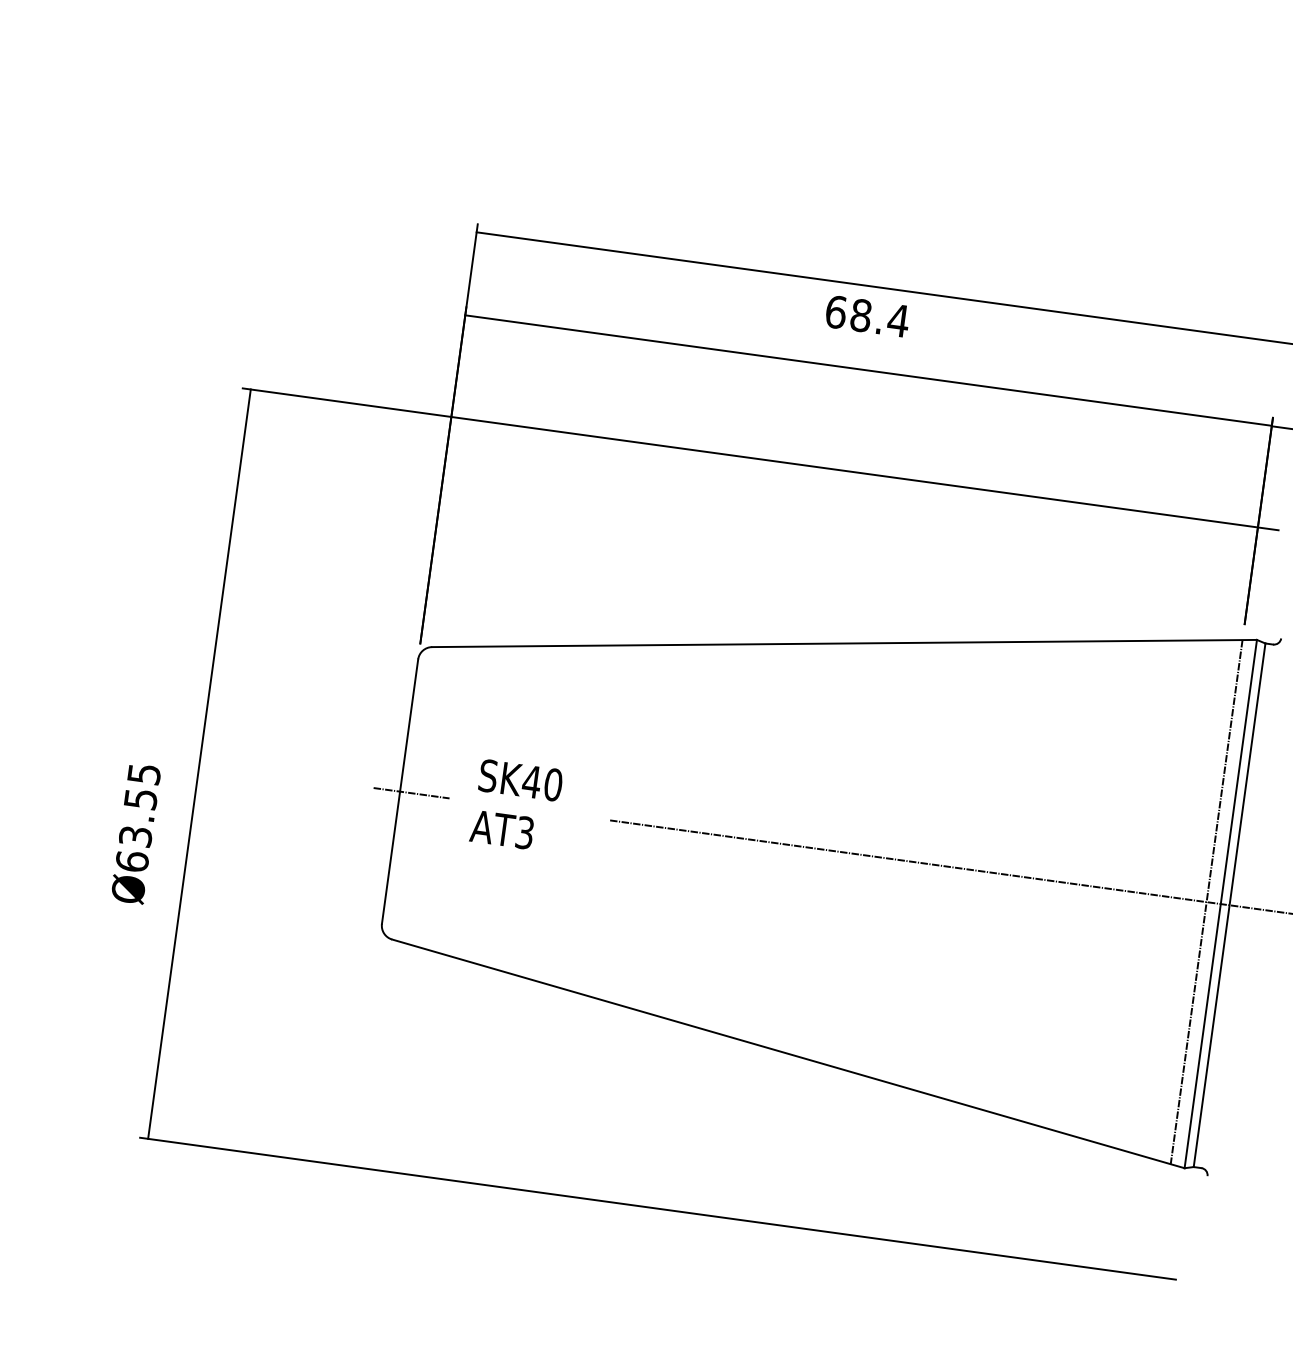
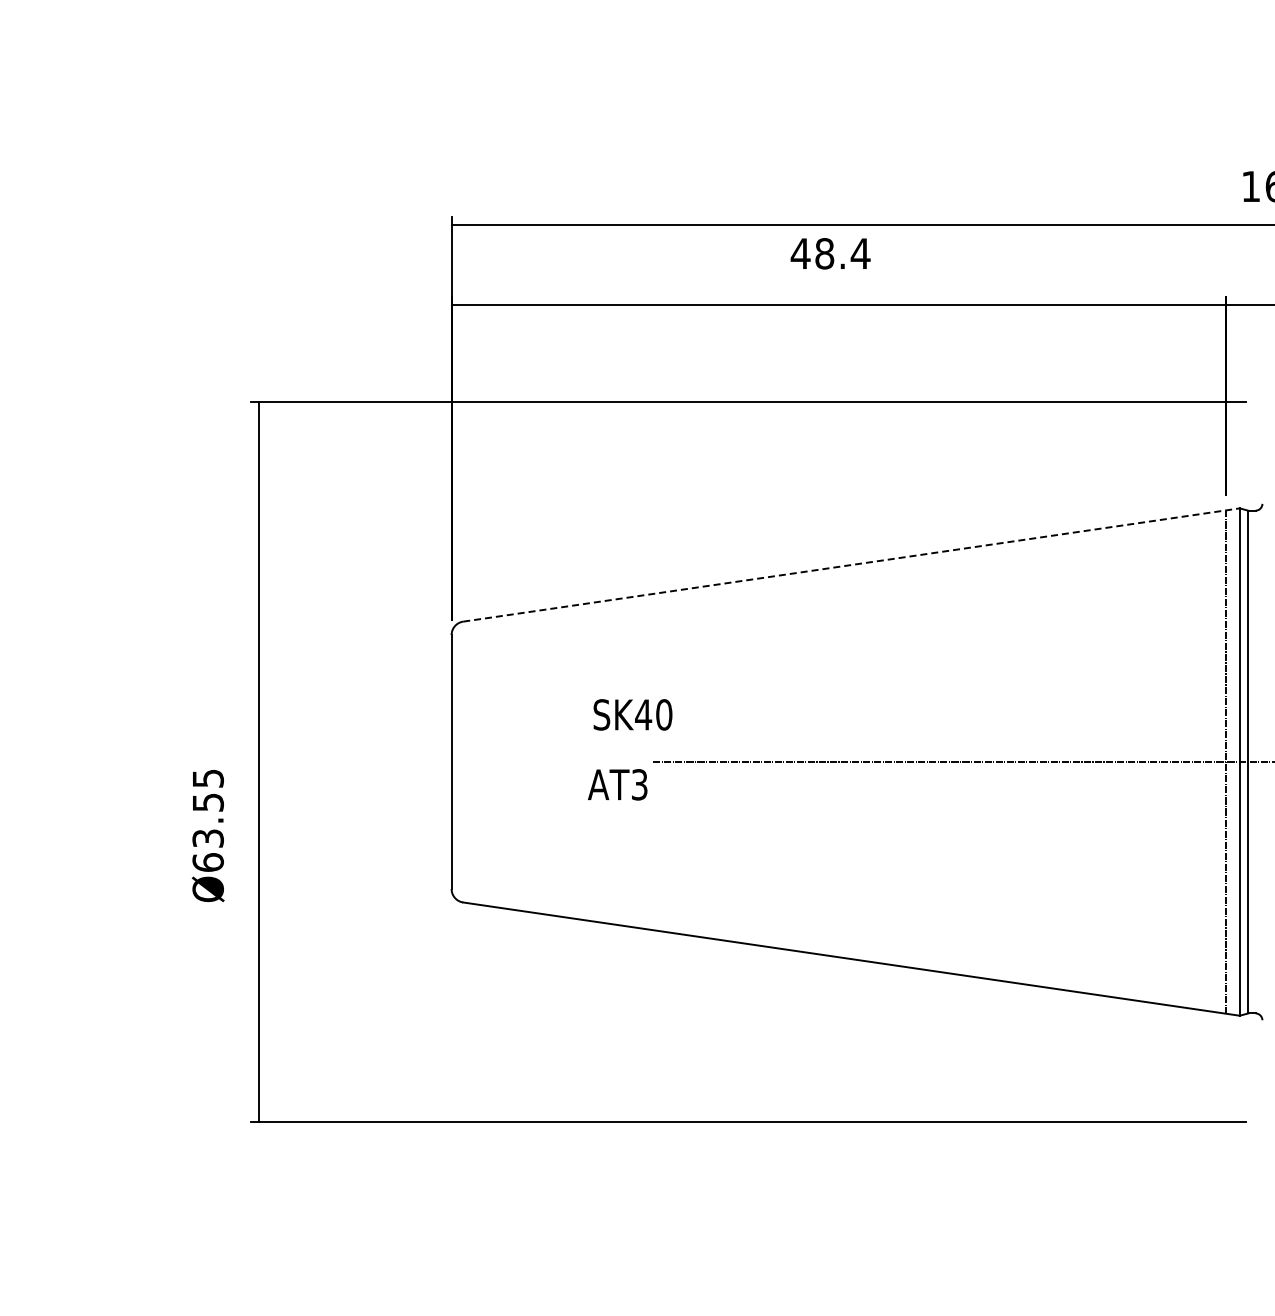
text: (835, 311) -> (800, 253), 68.4 -> 48.4
line: (845, 643) -> (852, 564), solid -> dashed
text: (520, 779) -> (632, 714), moved
line: (411, 793) -> (462, 762), removed
text: (501, 829) -> (617, 784), moved

